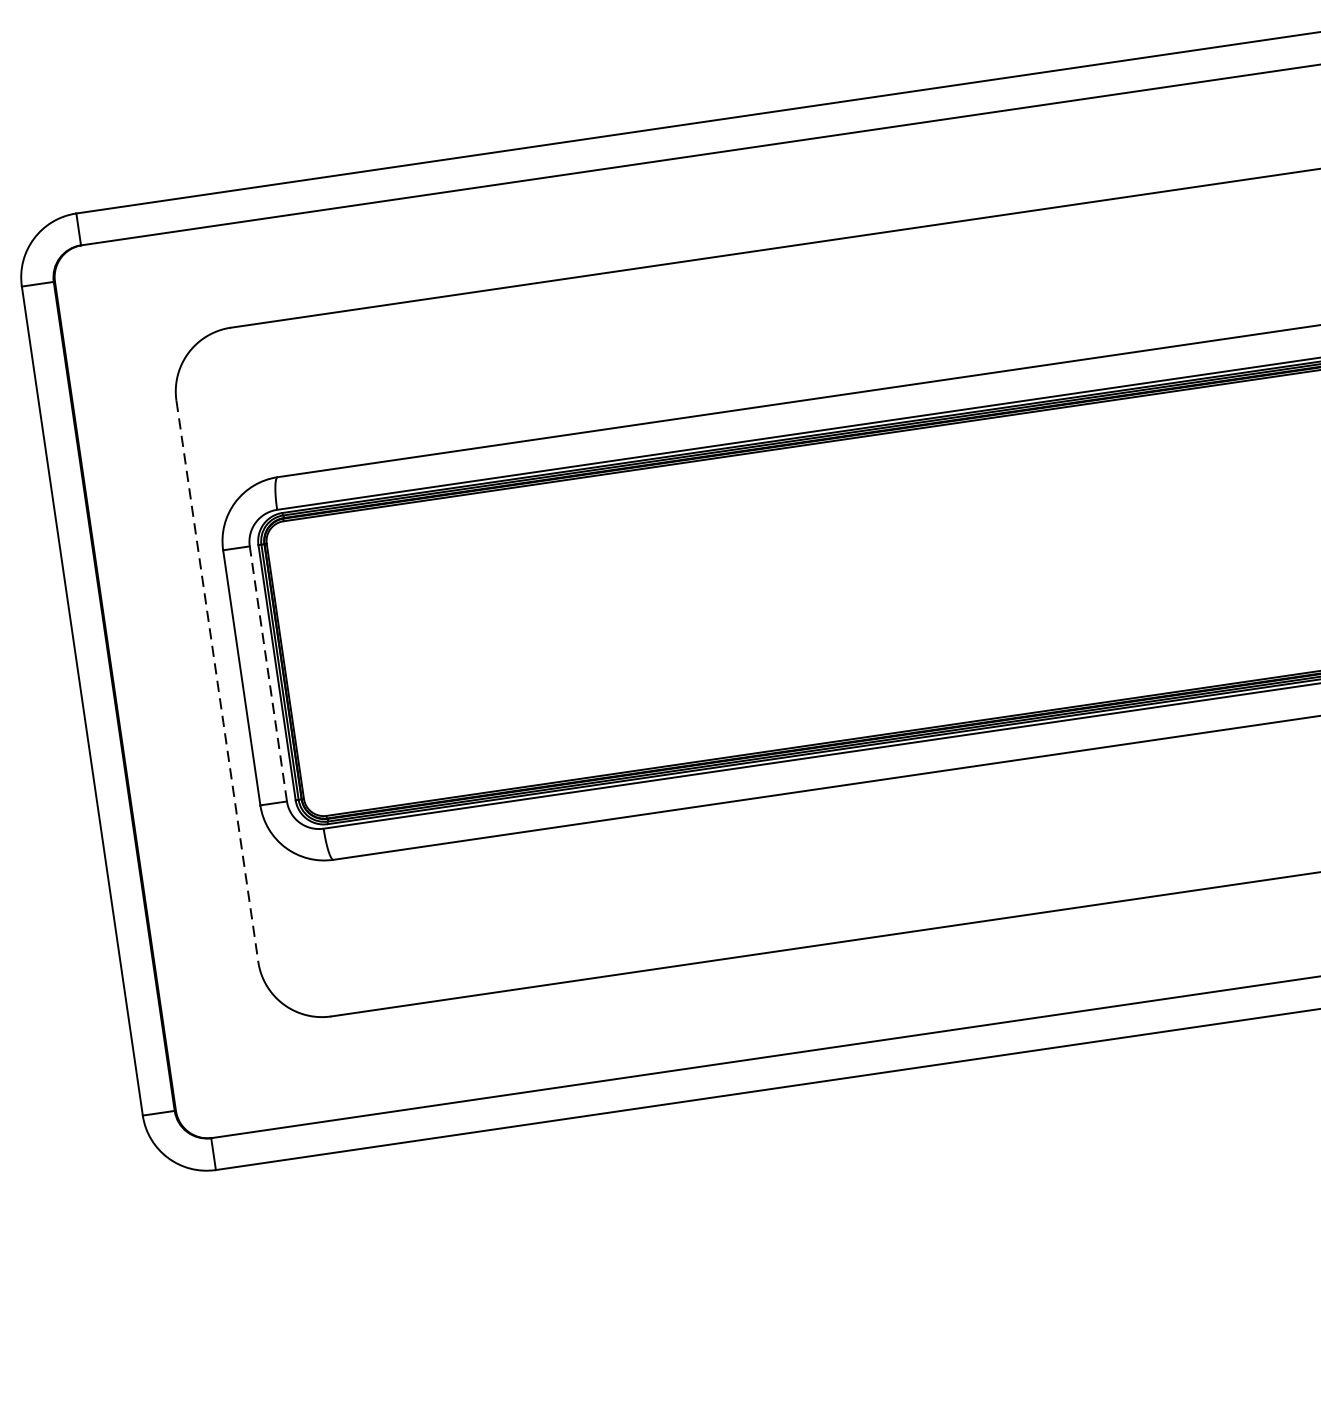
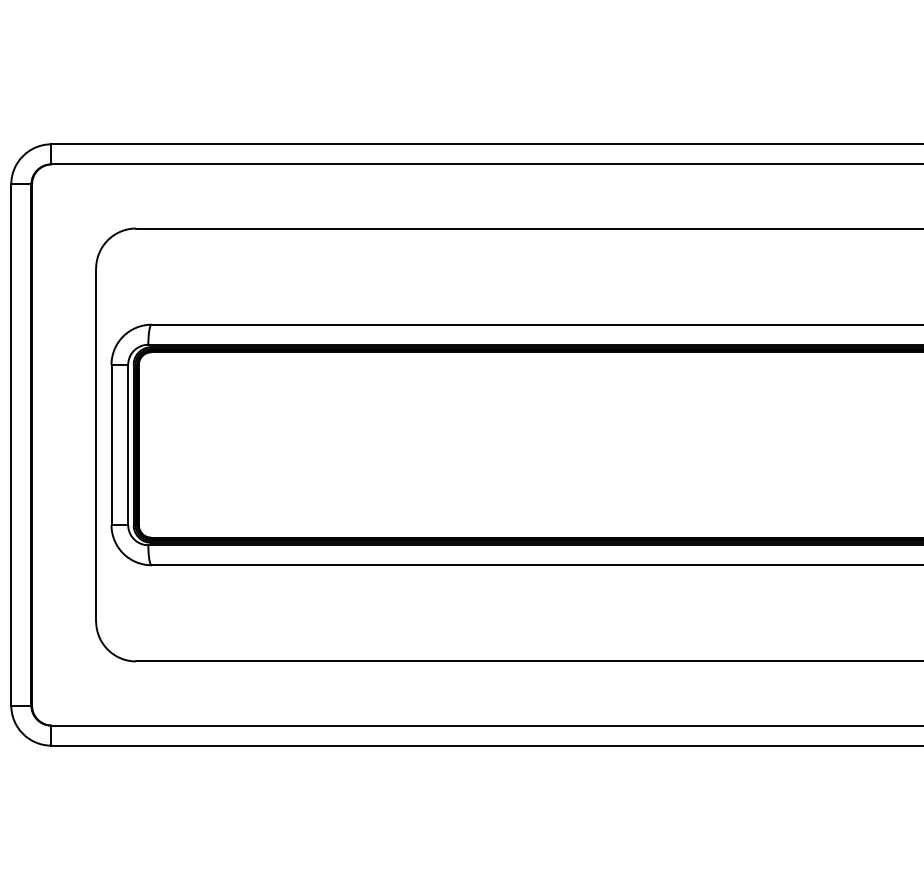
line: (268, 673) -> (128, 444), dashed -> solid
line: (218, 682) -> (96, 445), dashed -> solid

